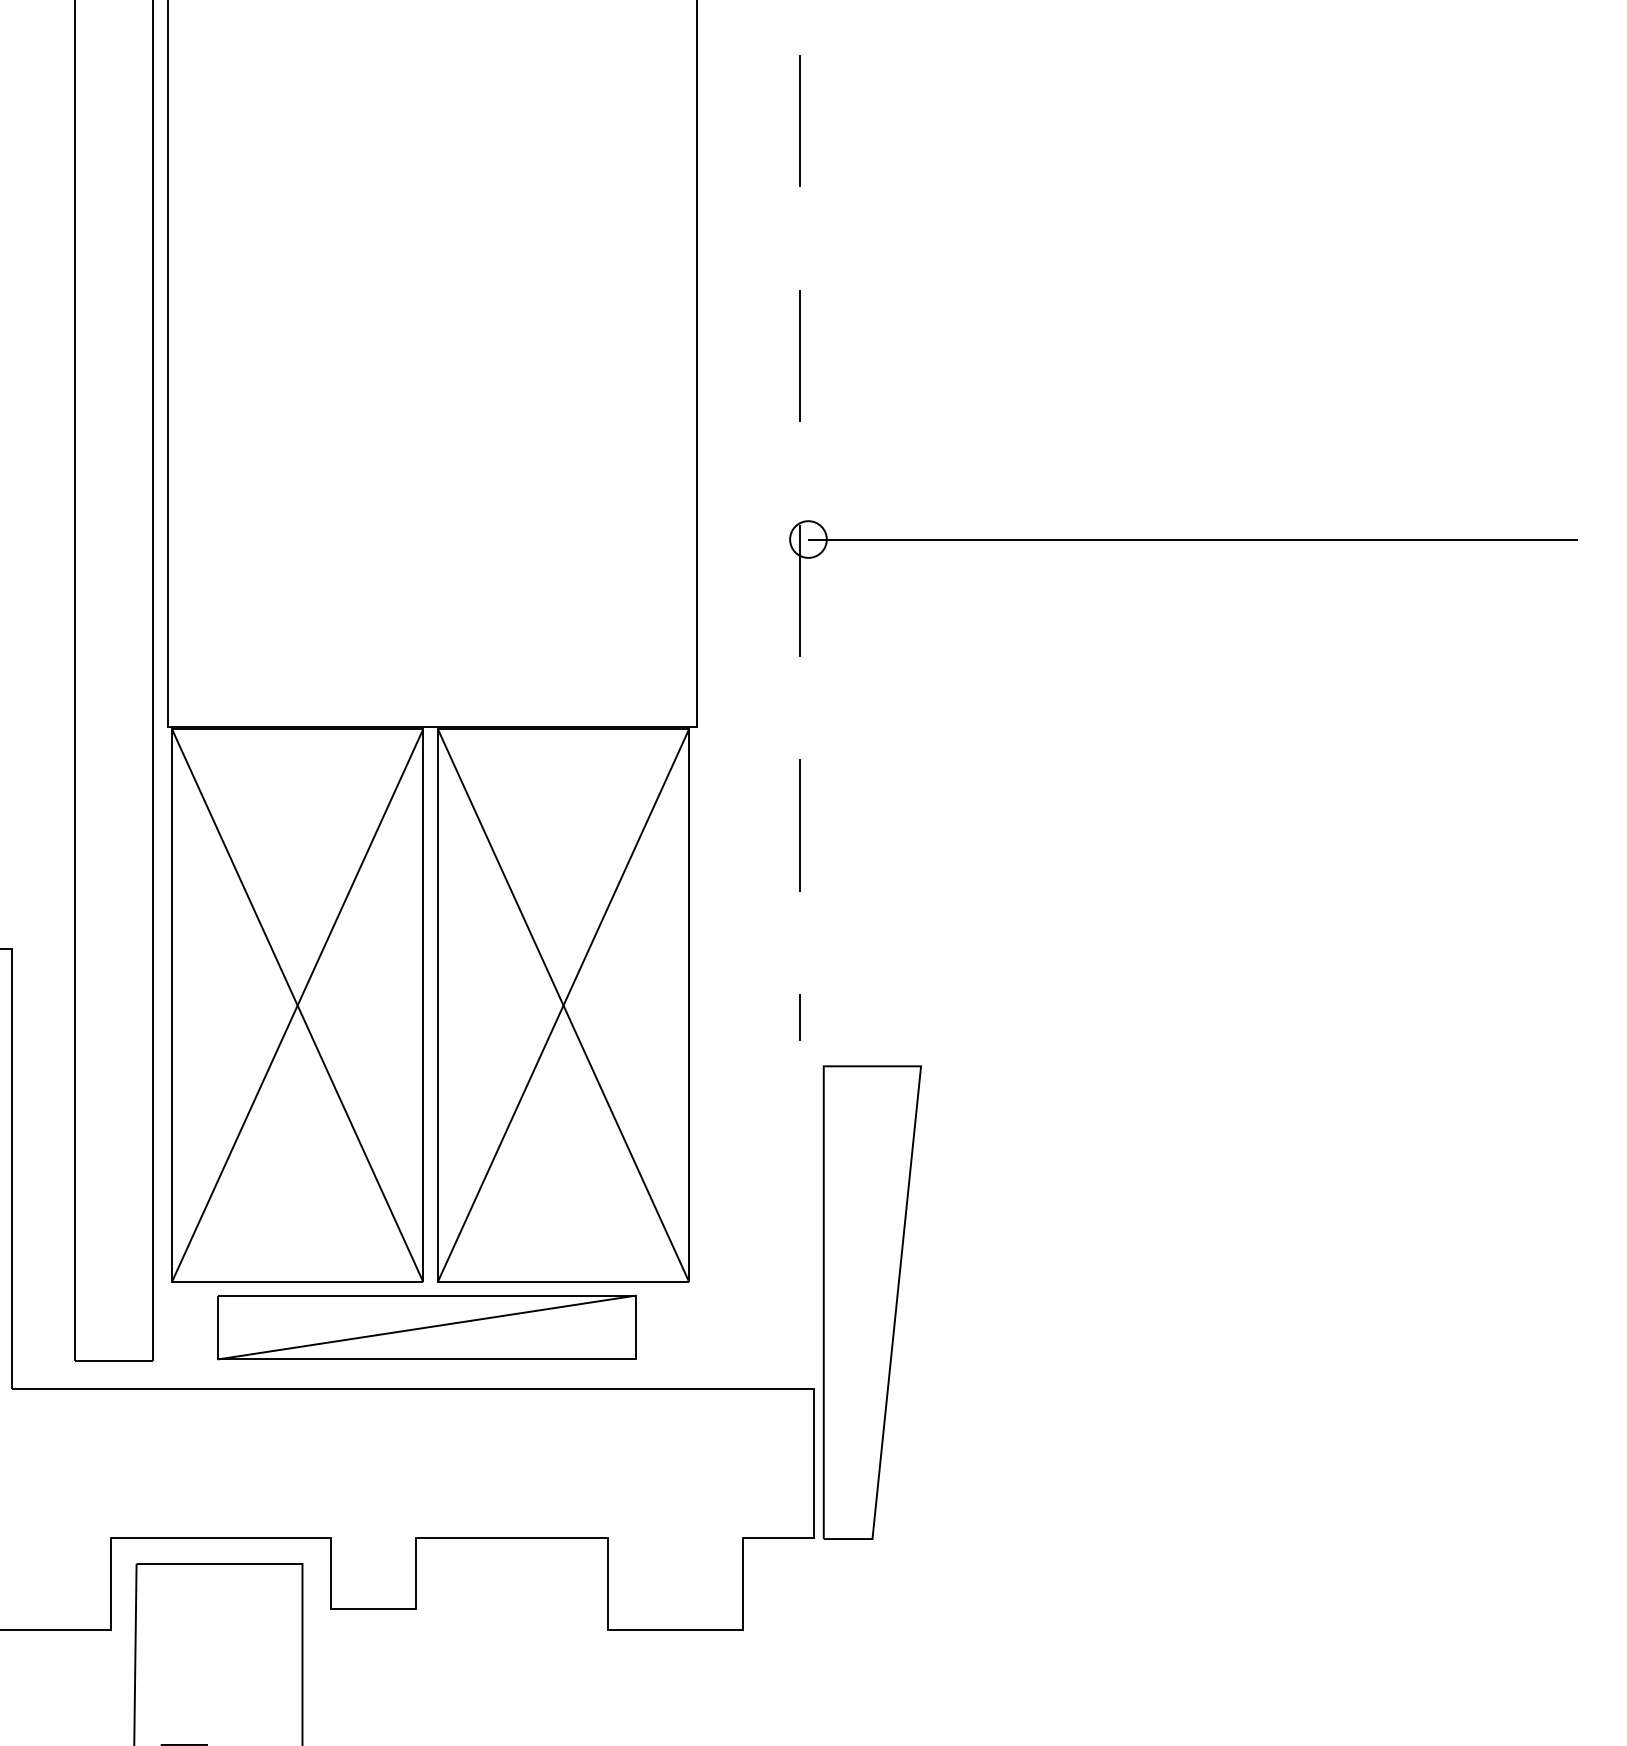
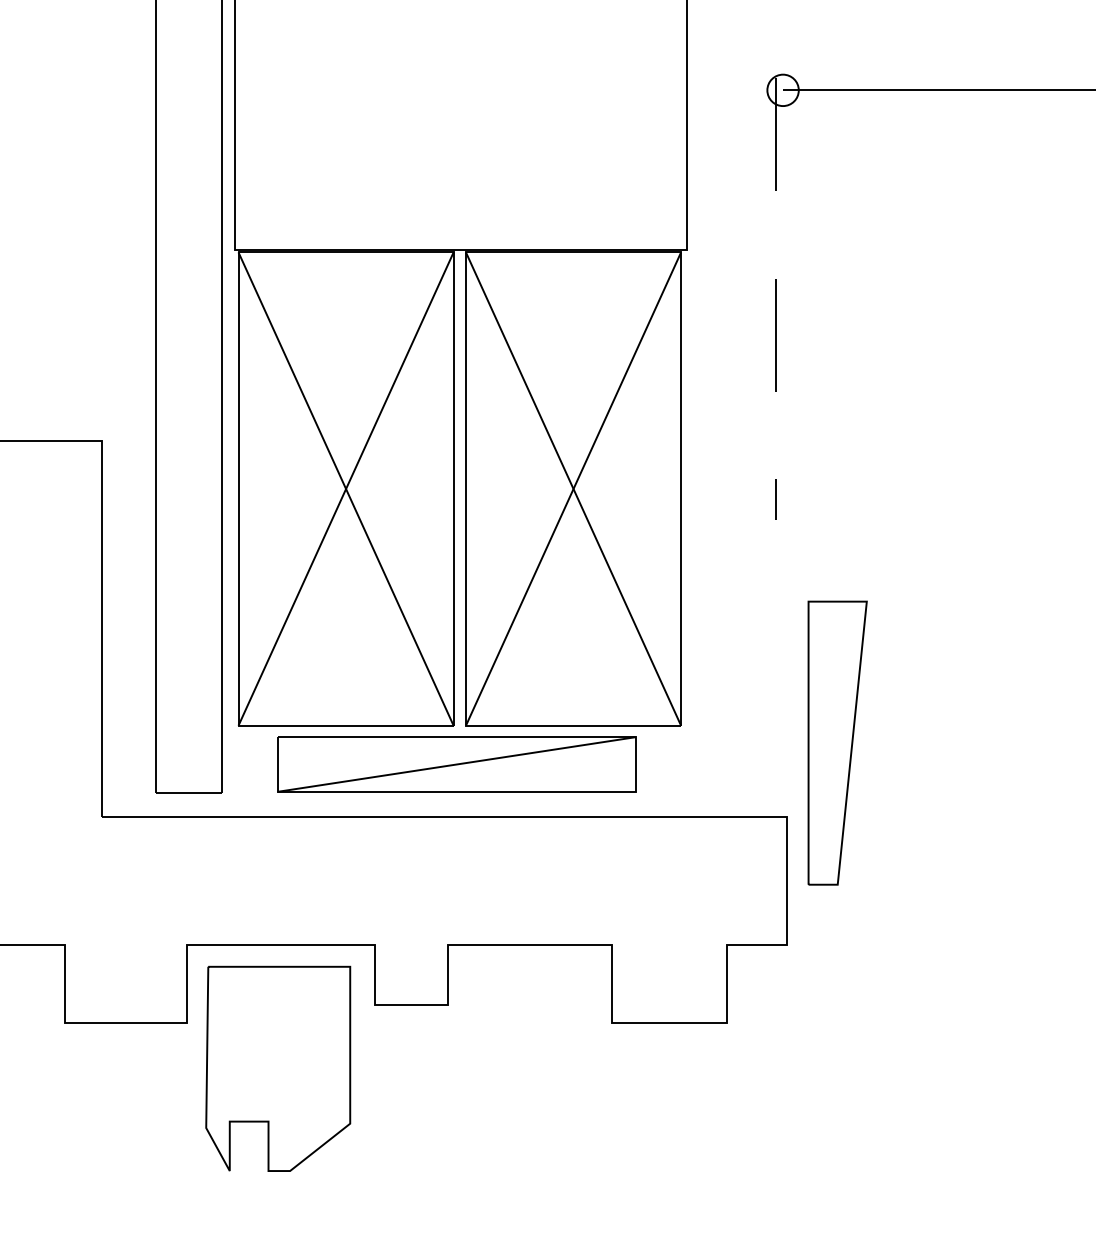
part: (871, 1302) -> (837, 743), size x0.7

